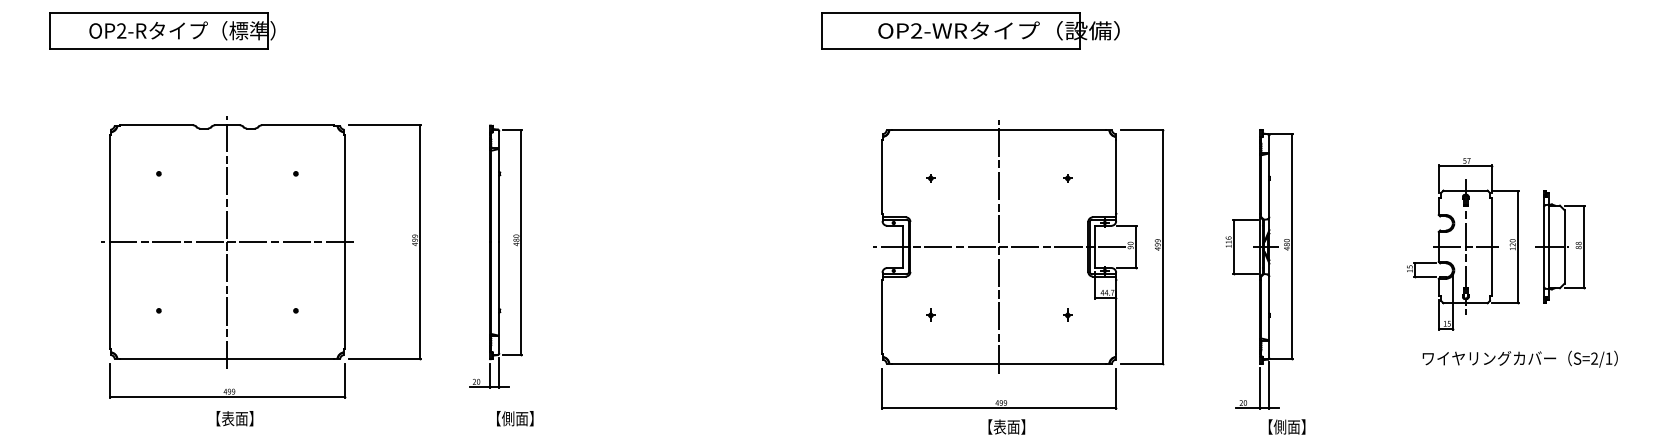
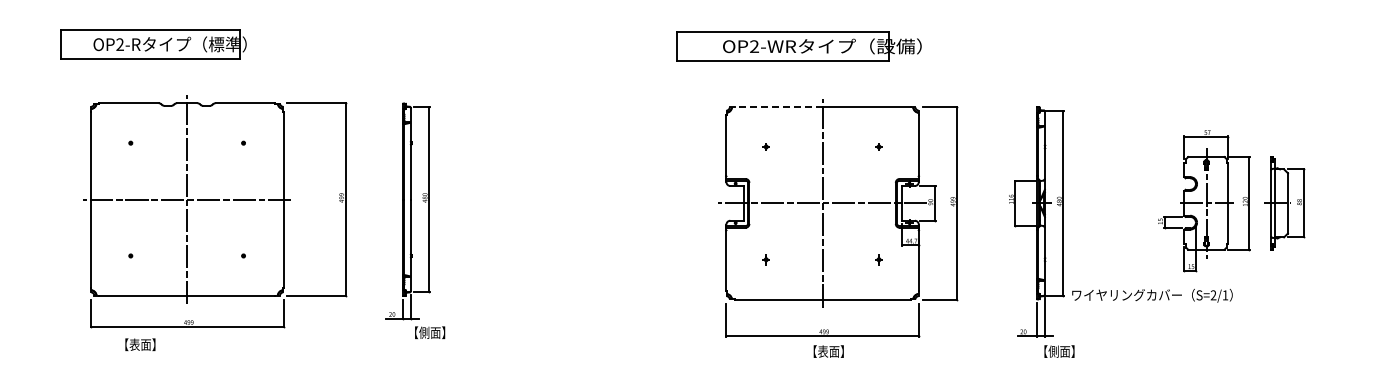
part: (162, 30) -> (153, 44), moved
part: (970, 30) -> (798, 46), moved
line: (945, 130) -> (778, 107), solid -> dashed
text: (1520, 358) -> (1152, 295), moved
text: (235, 418) -> (140, 344), moved
text: (515, 418) -> (430, 332), moved

